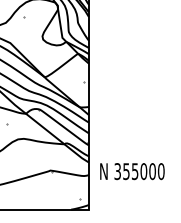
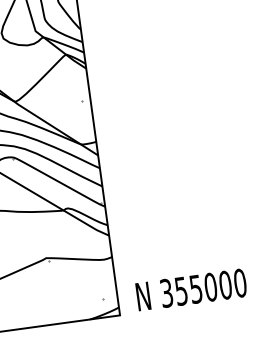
text: (132, 171) -> (191, 289), moved

